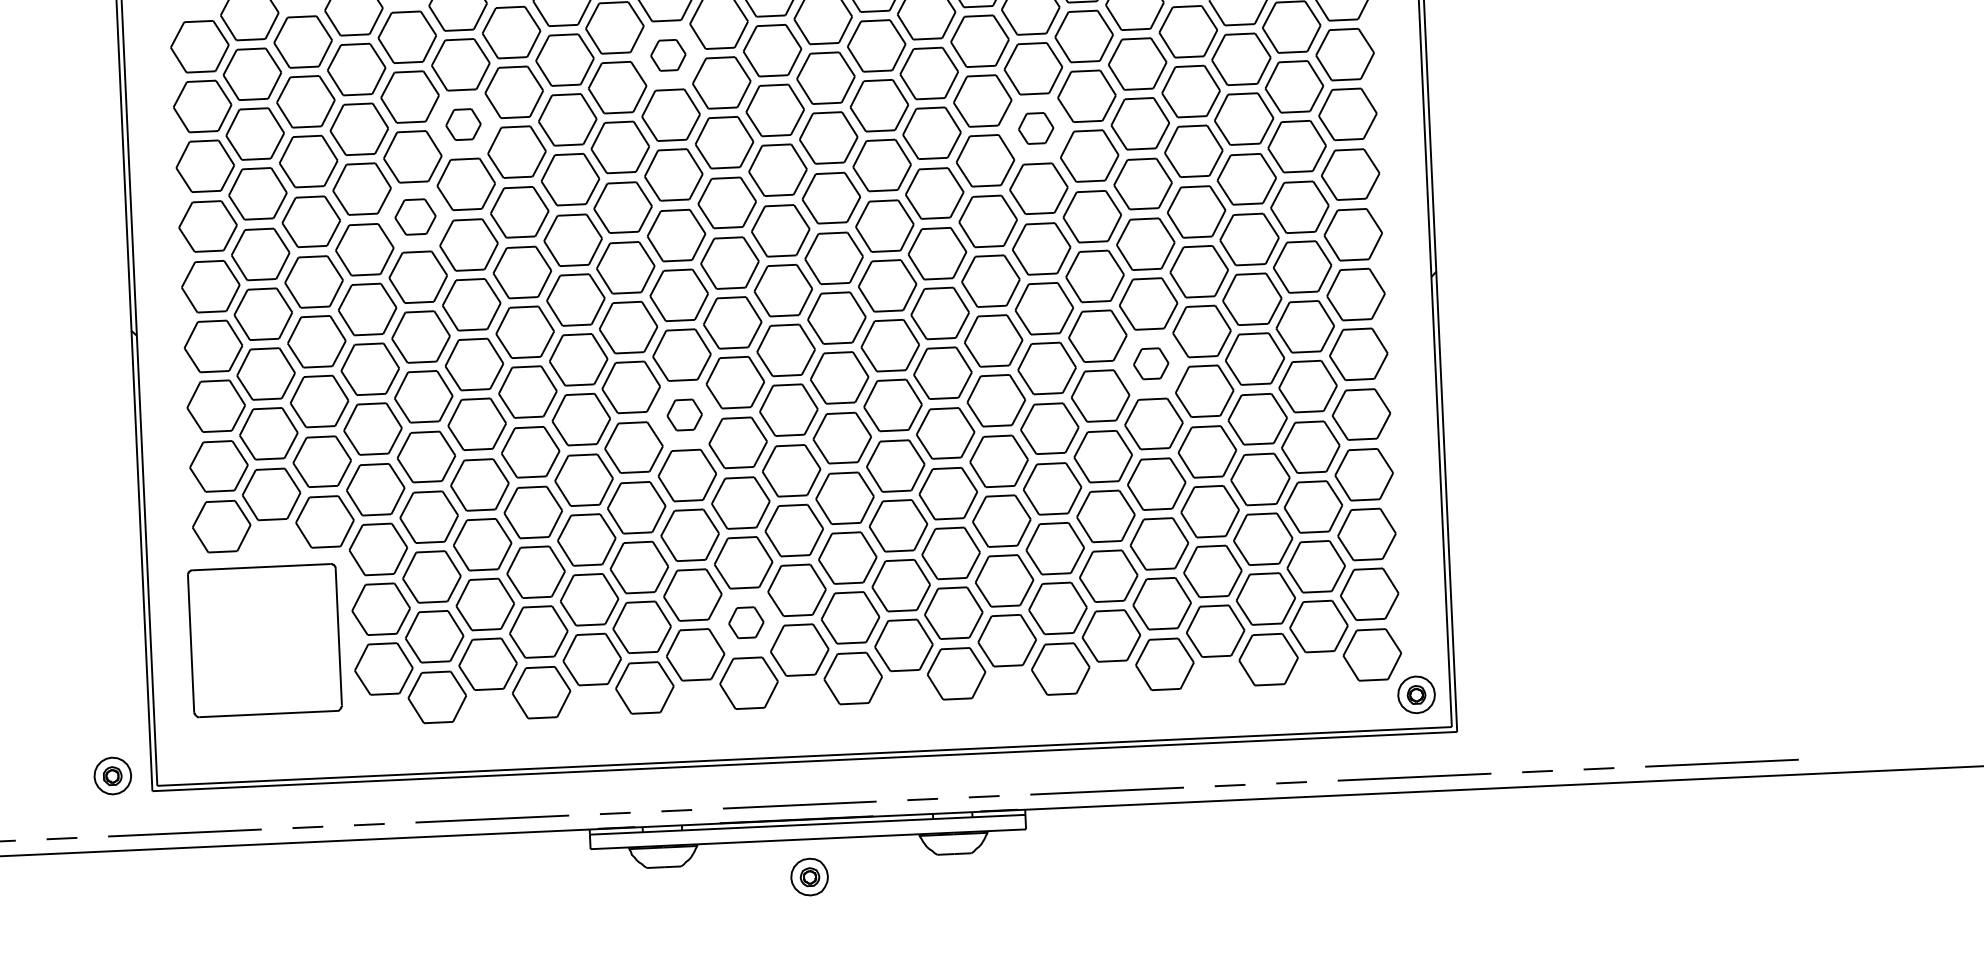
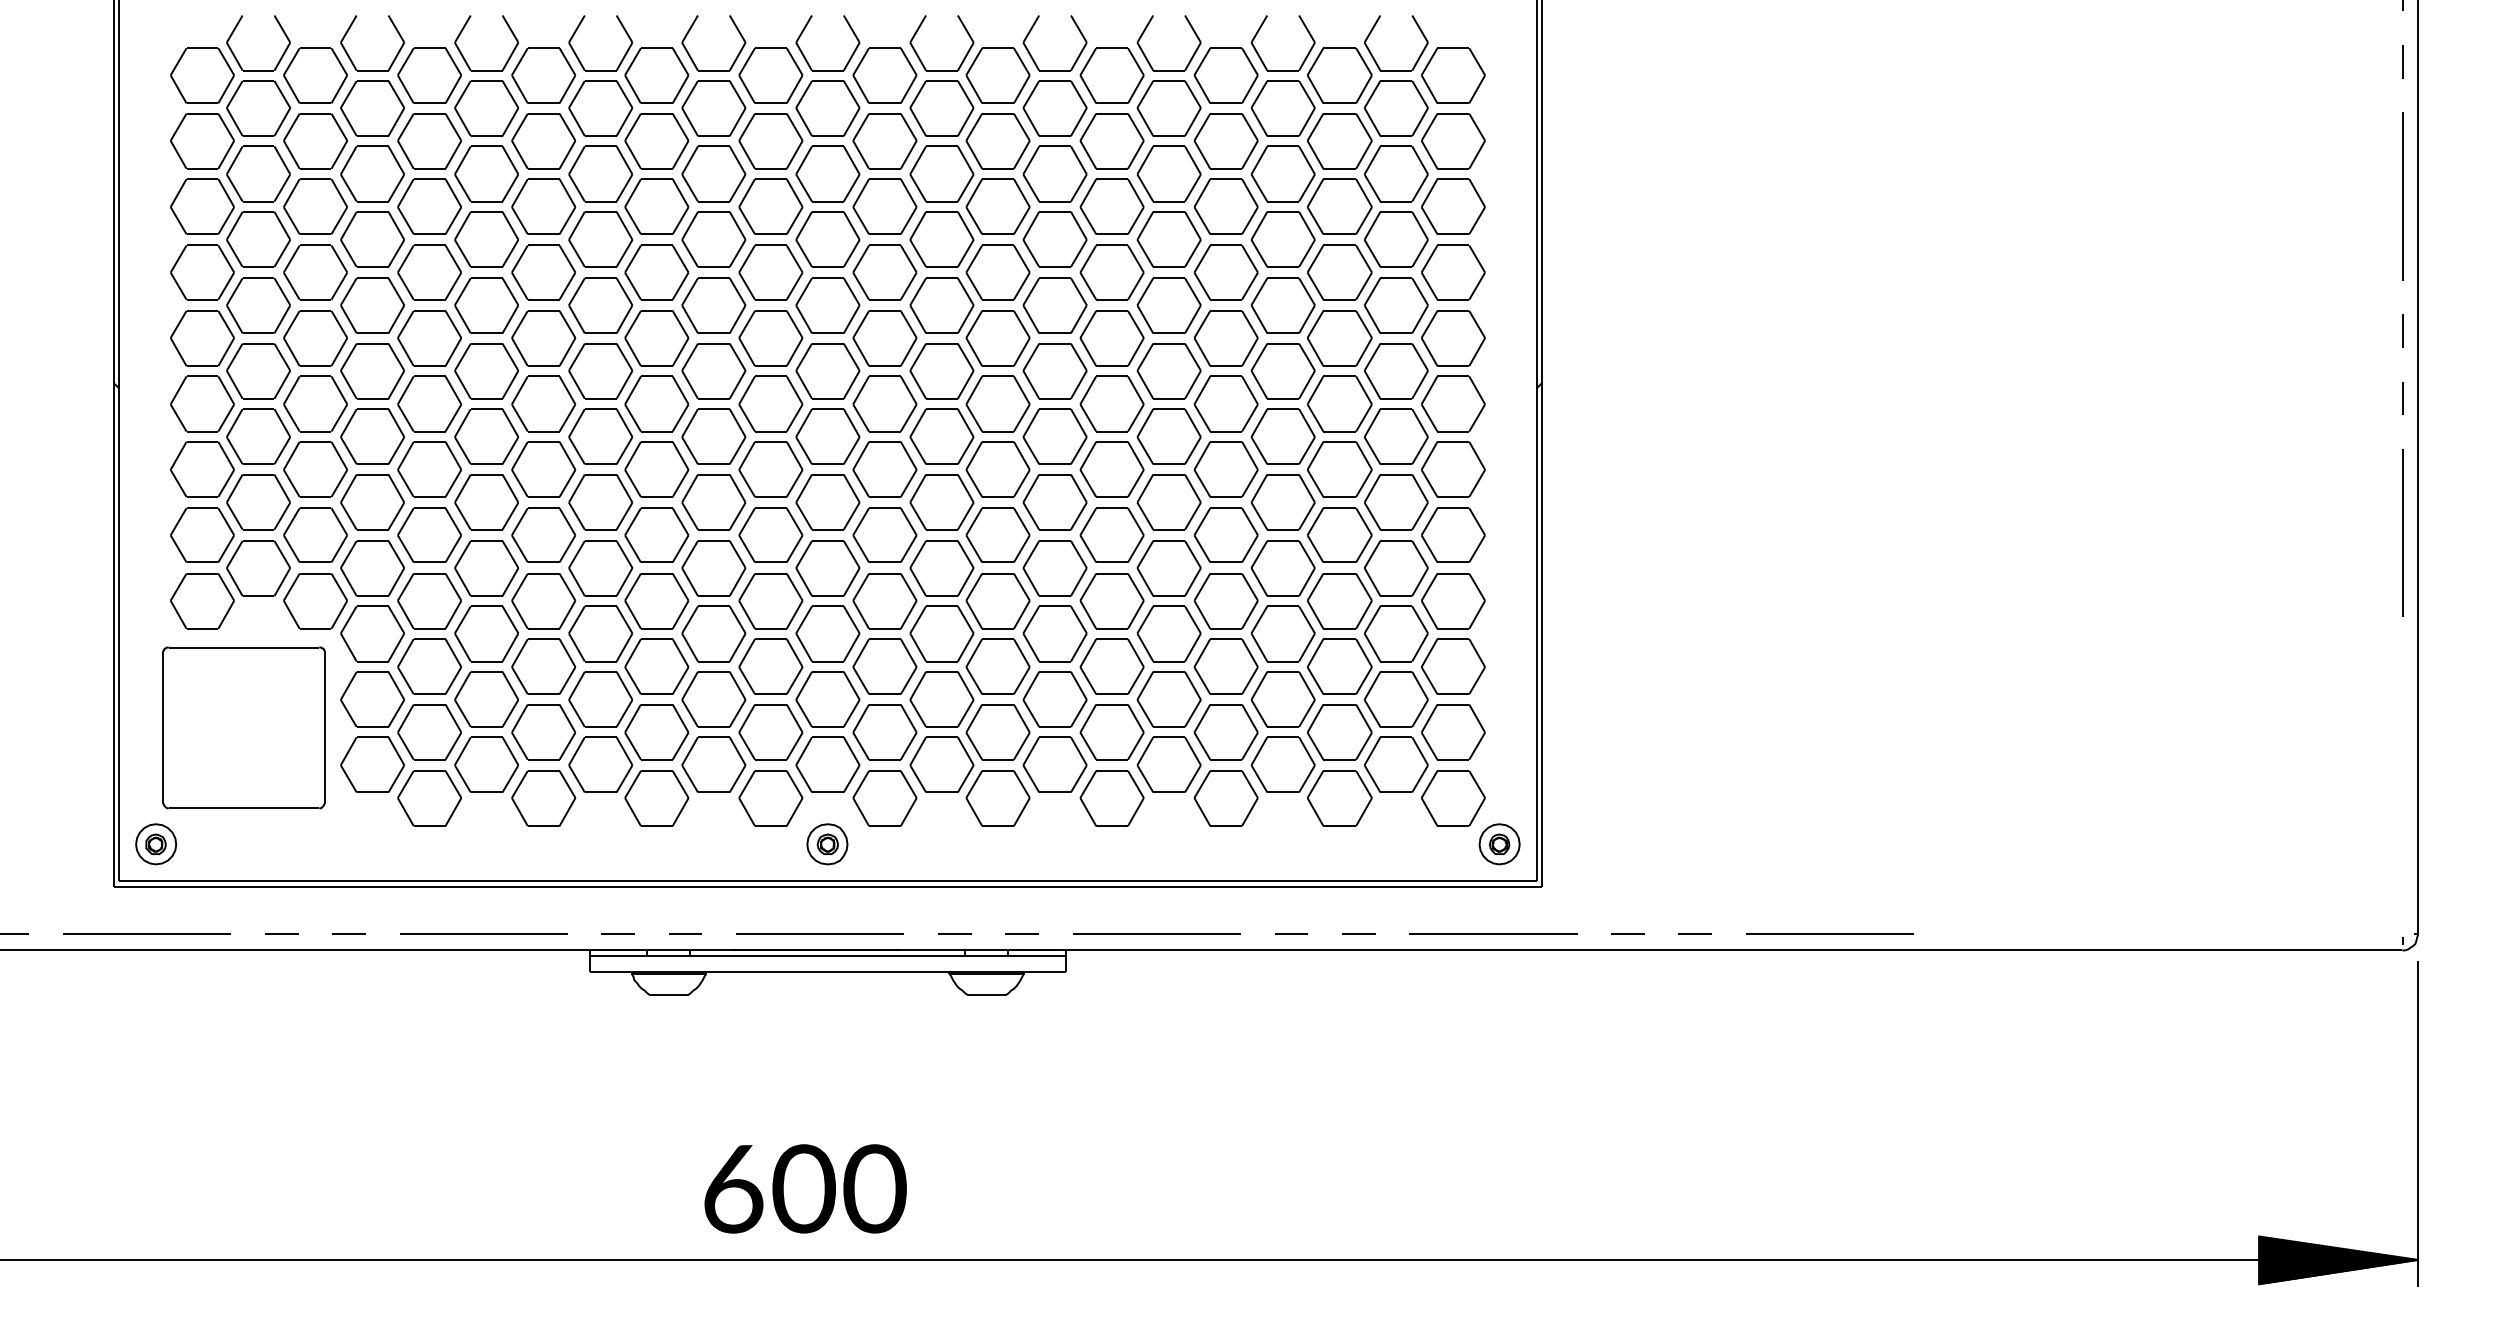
part: (668, 55) -> (713, 108), size x1.67
part: (463, 124) -> (486, 173), size x1.67
part: (1035, 128) -> (1111, 206), size x1.67
part: (415, 216) -> (429, 272), size x1.43
part: (1150, 363) -> (1225, 469), size x1.67
part: (684, 415) -> (713, 502), size x1.67
part: (745, 622) -> (770, 732), size x1.67
part: (113, 776) -> (156, 844), moved
part: (809, 877) -> (827, 844), moved

